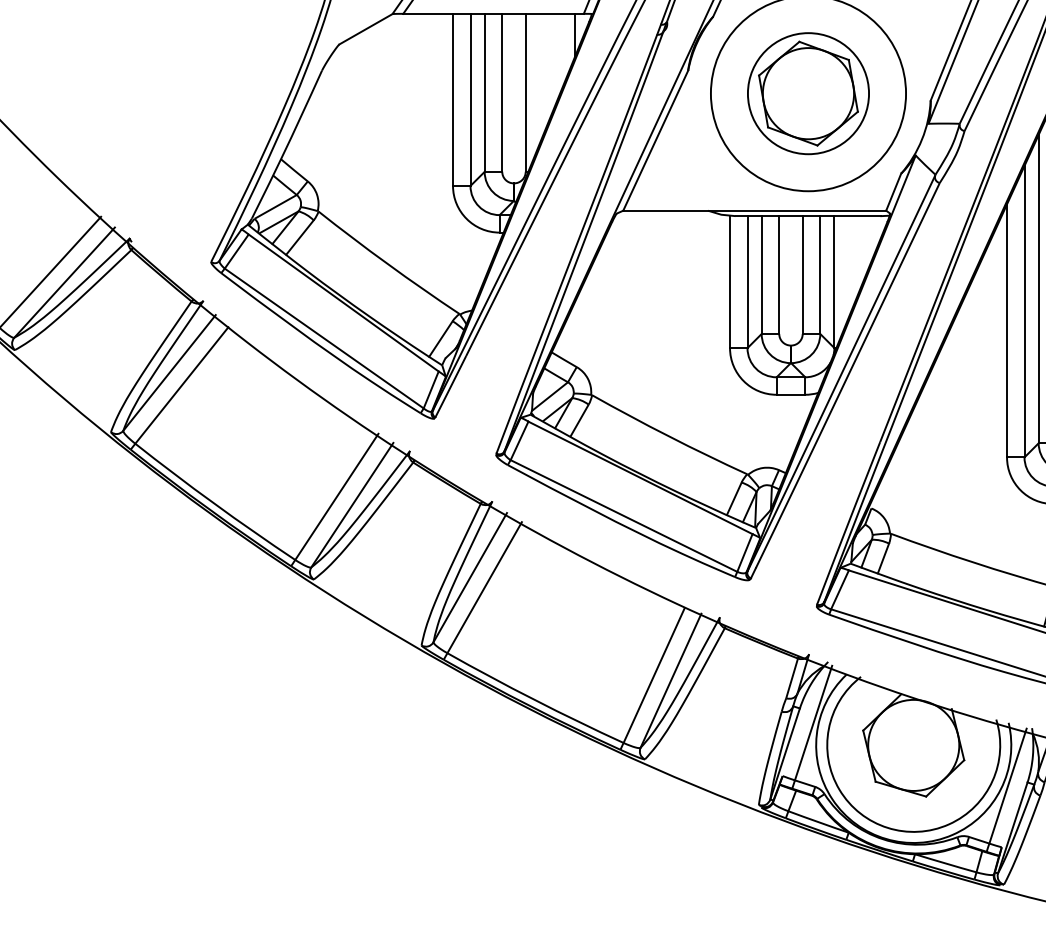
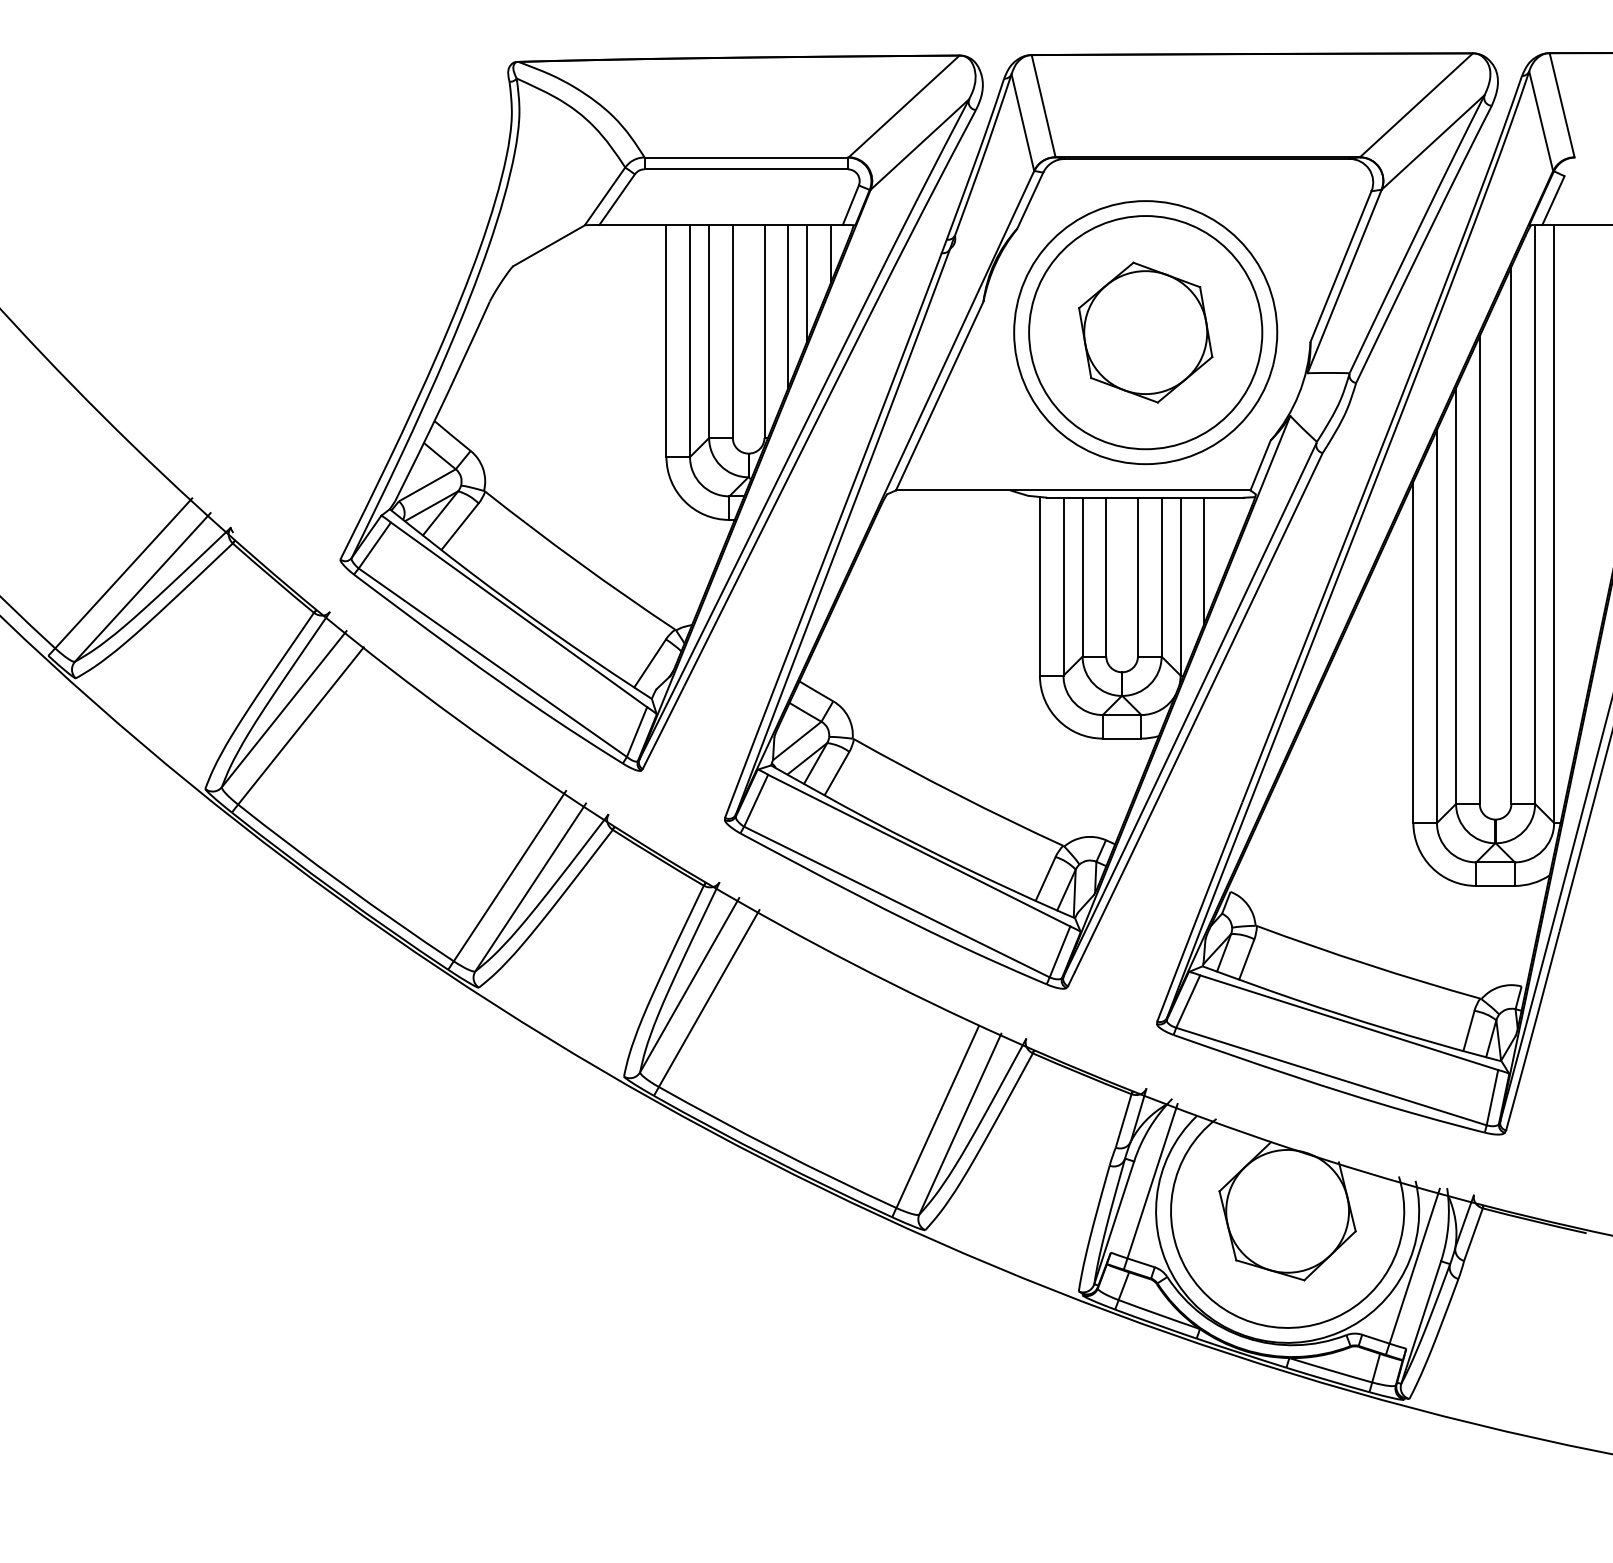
line: (557, 57) -> (807, 283), added
line: (543, 74) -> (788, 306), added
circle: (808, 93) -> (1145, 332), size x1.43
line: (852, 262) -> (1204, 560), added

